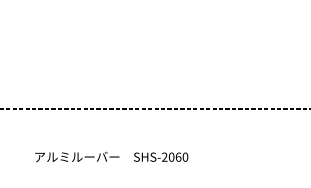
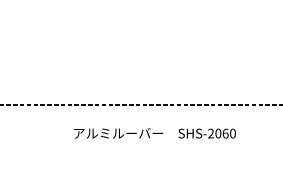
text: (111, 156) -> (154, 132), moved

